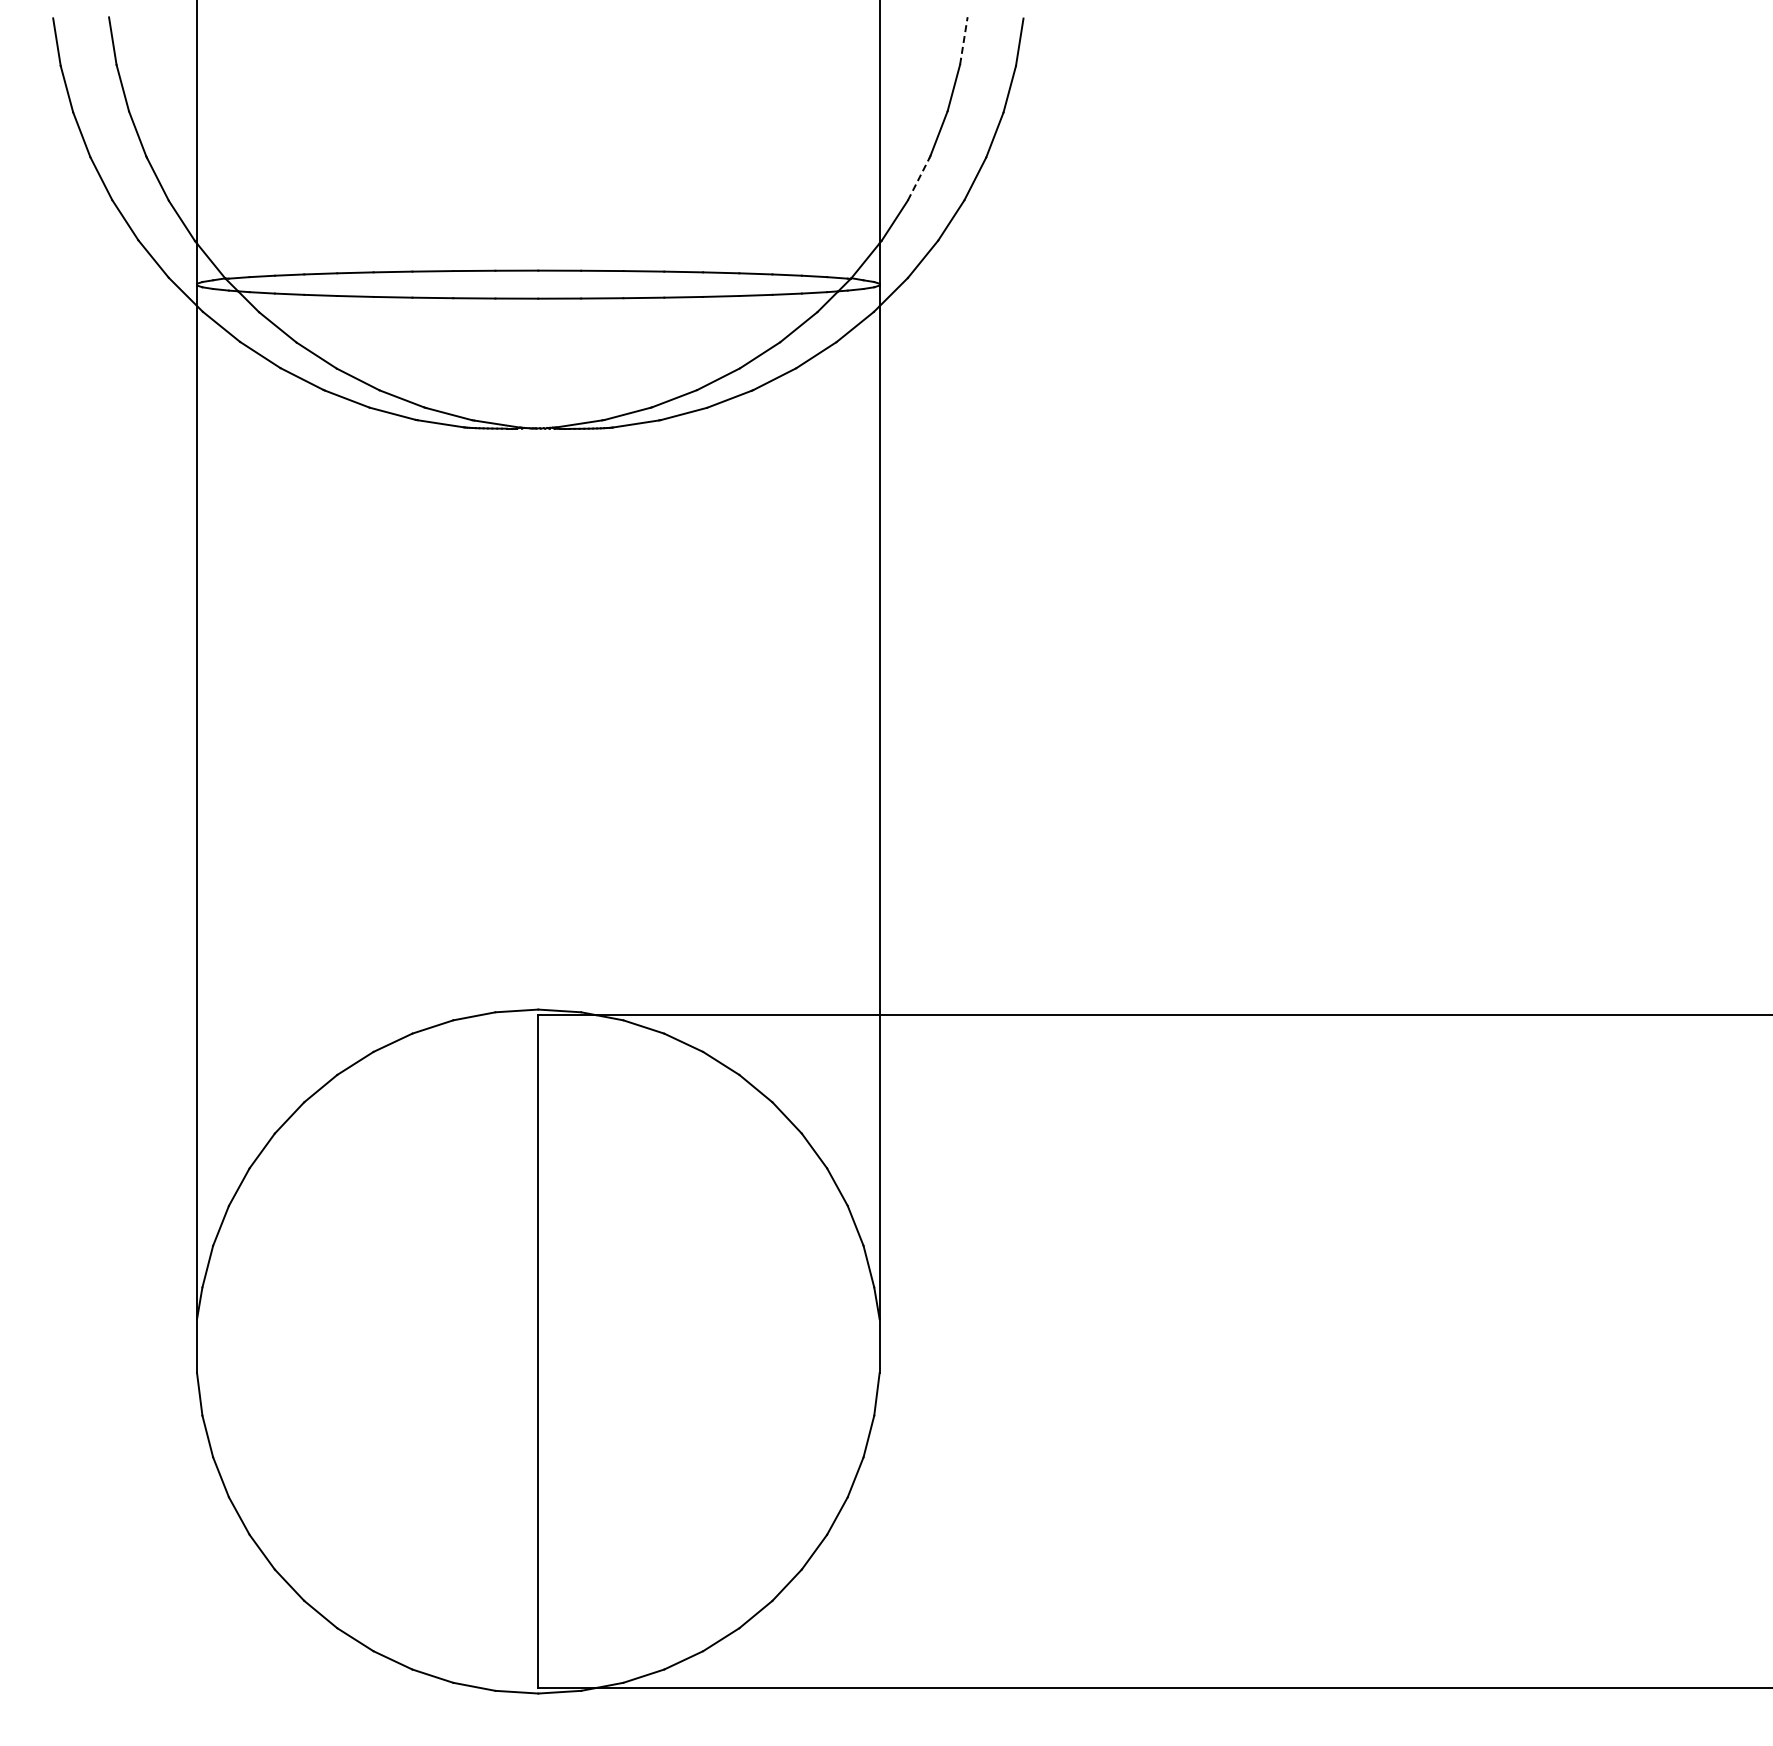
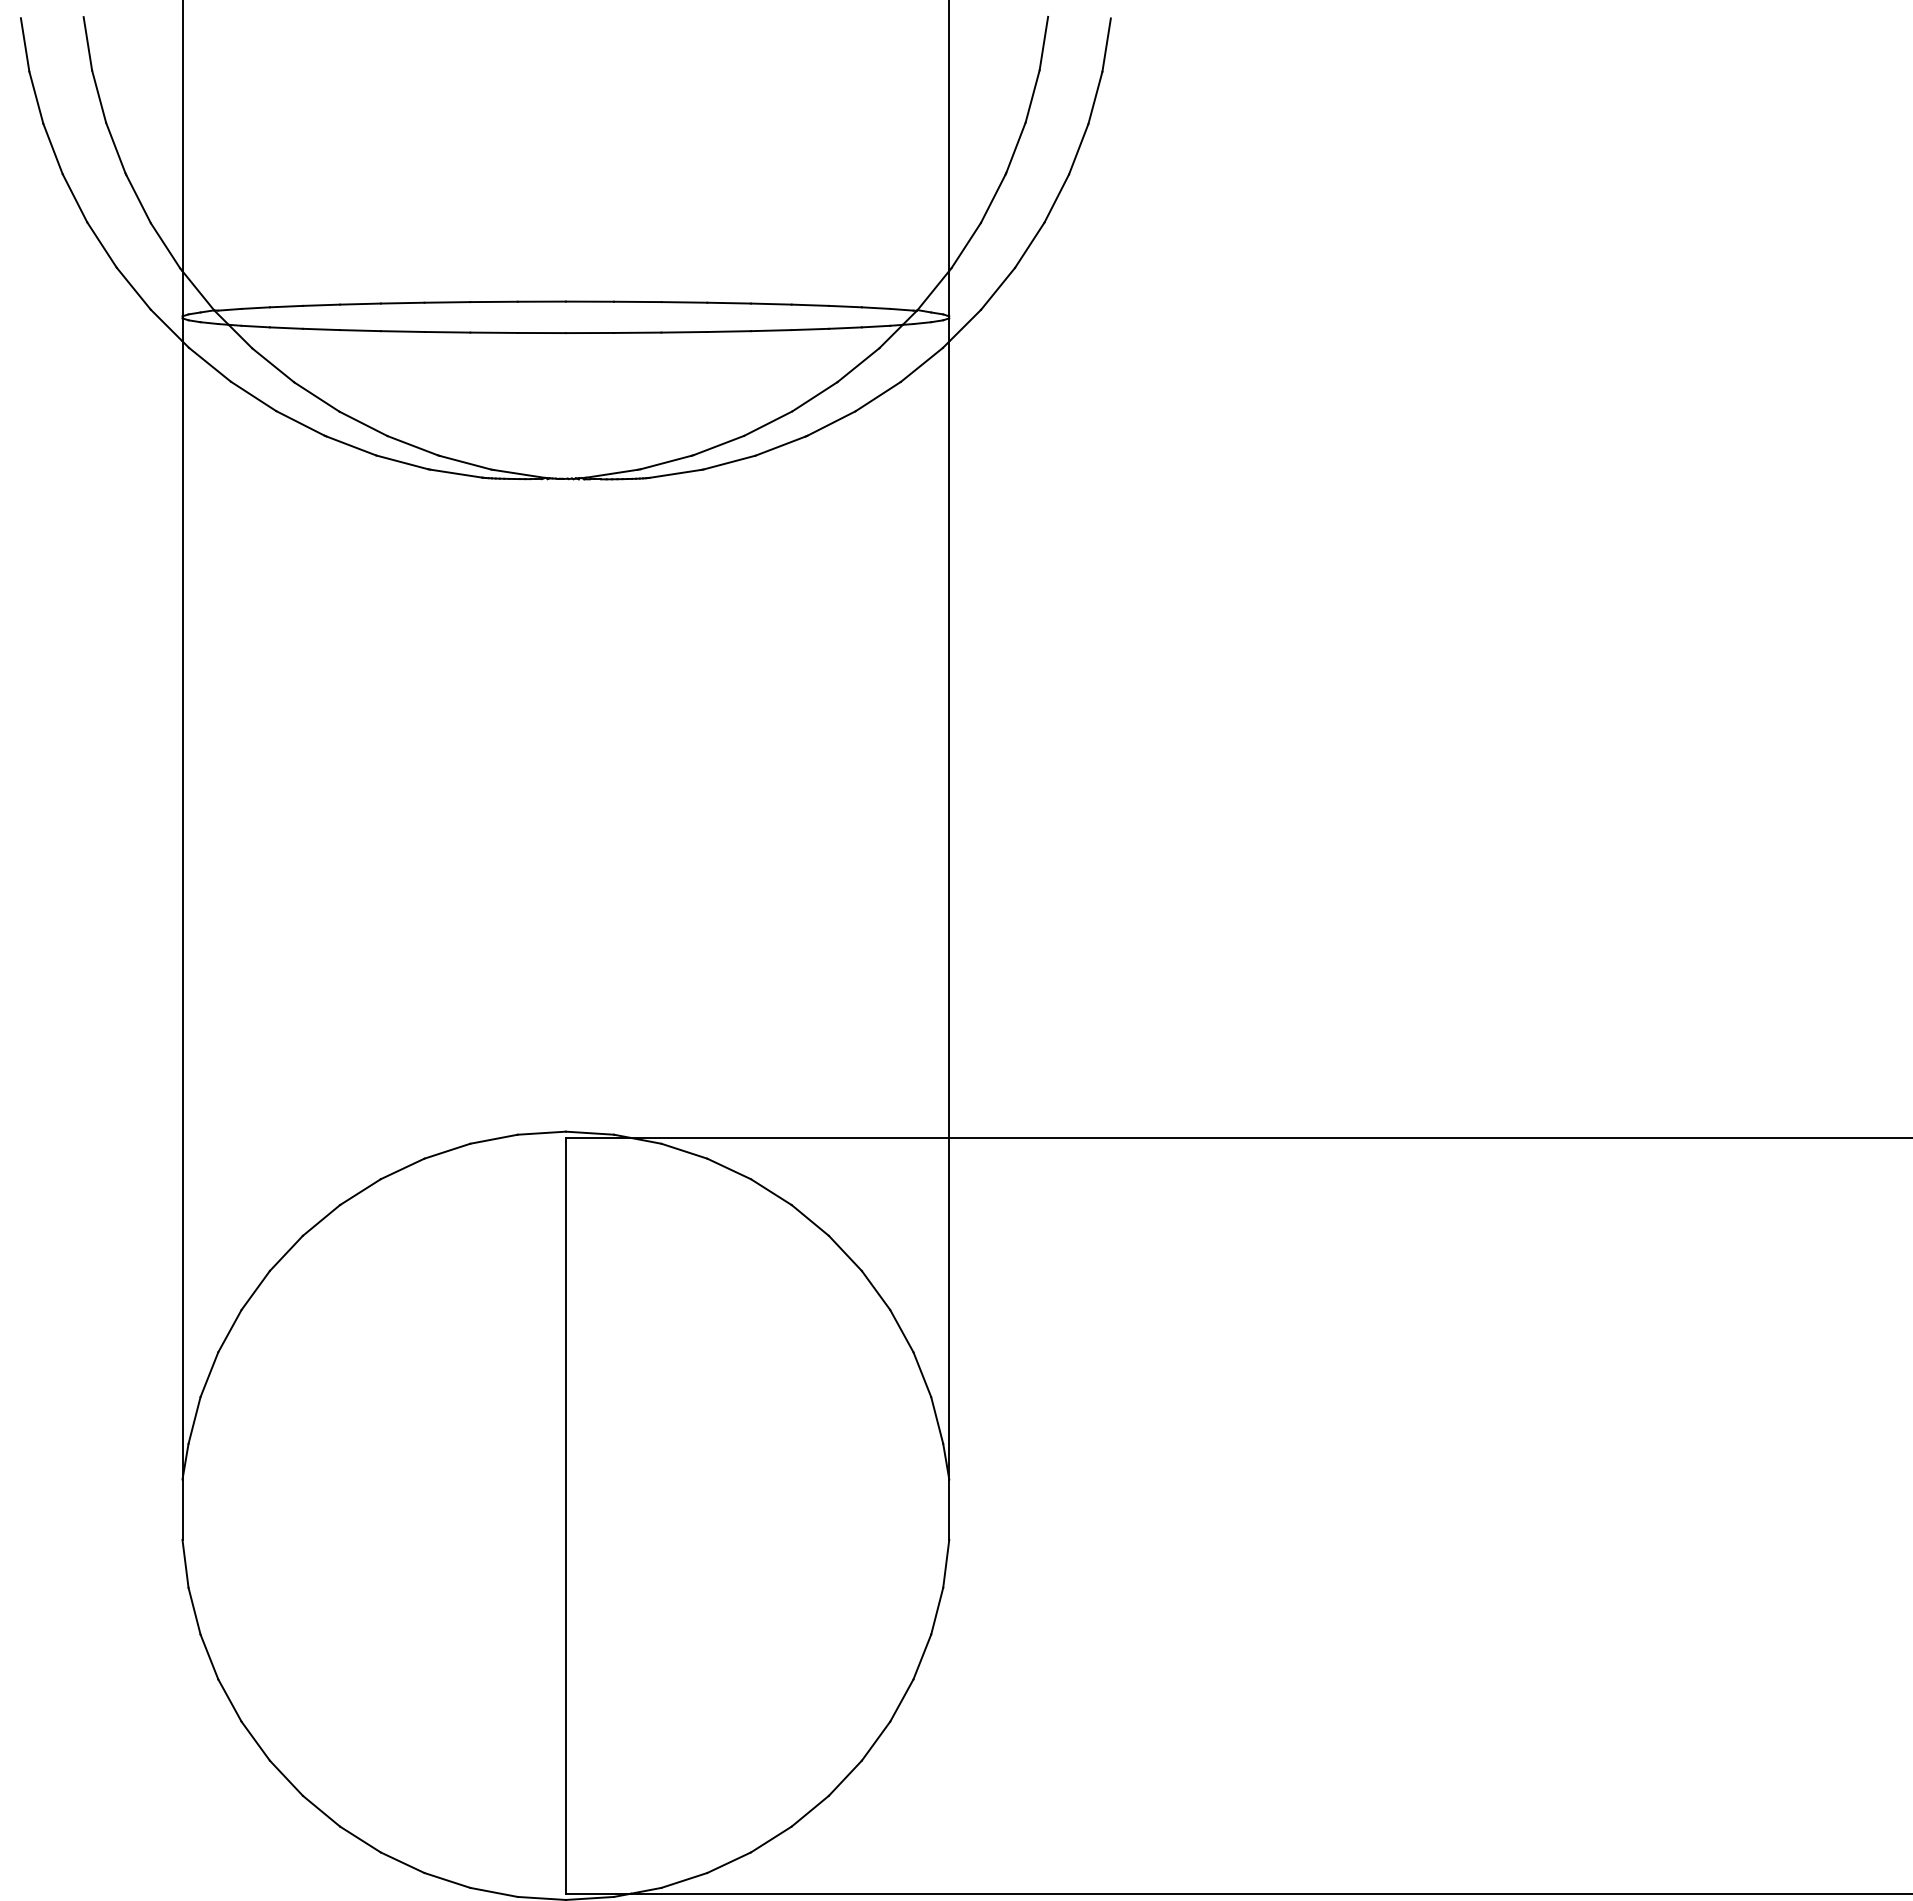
line: (963, 40) -> (1043, 43), dashed -> solid
line: (918, 178) -> (992, 198), dashed -> solid

